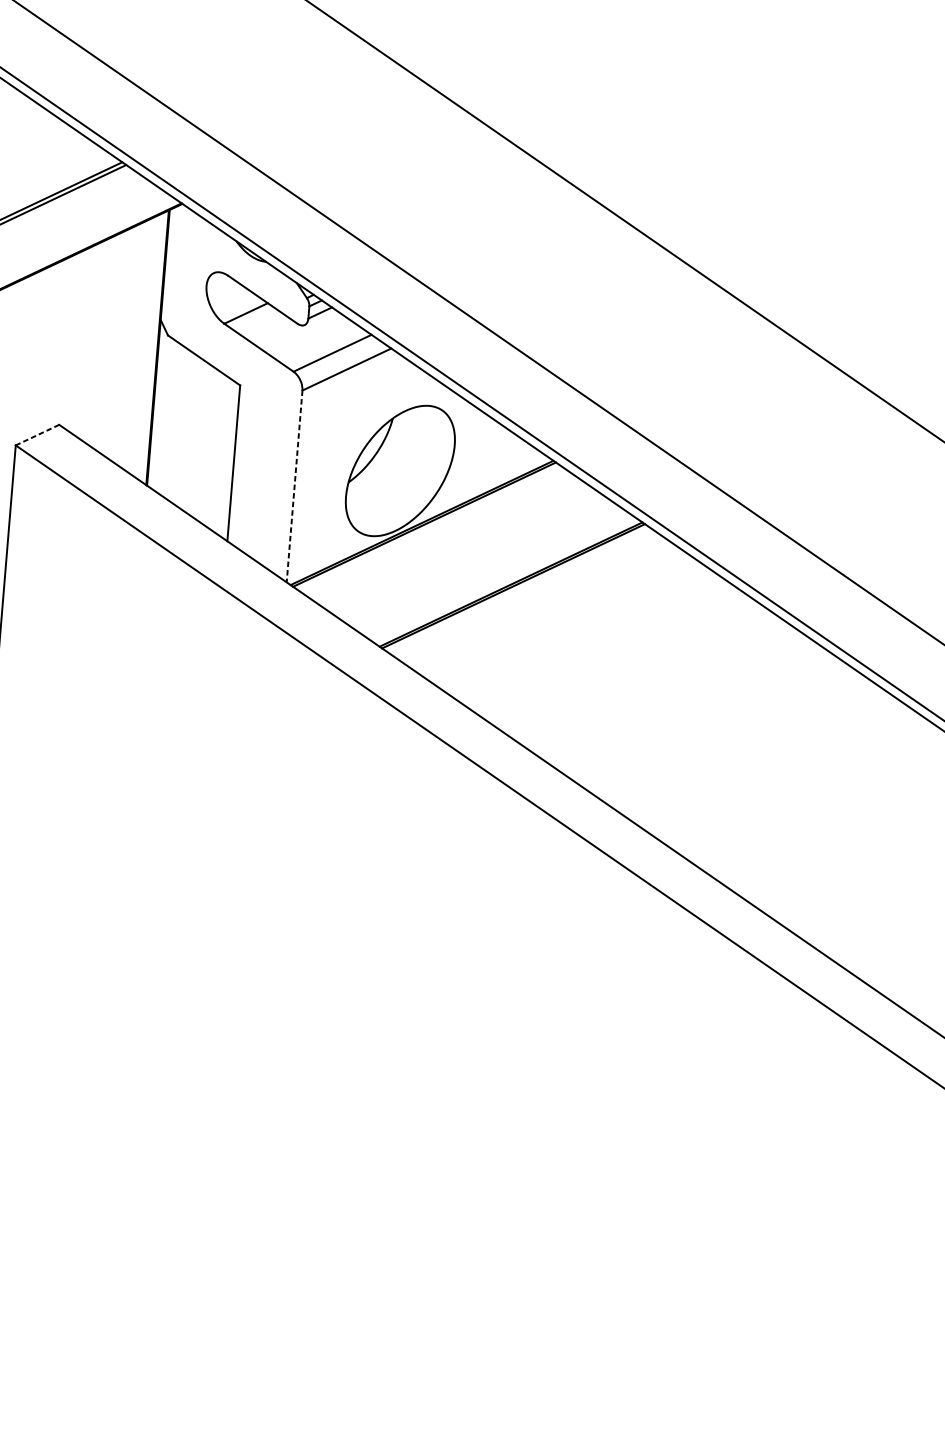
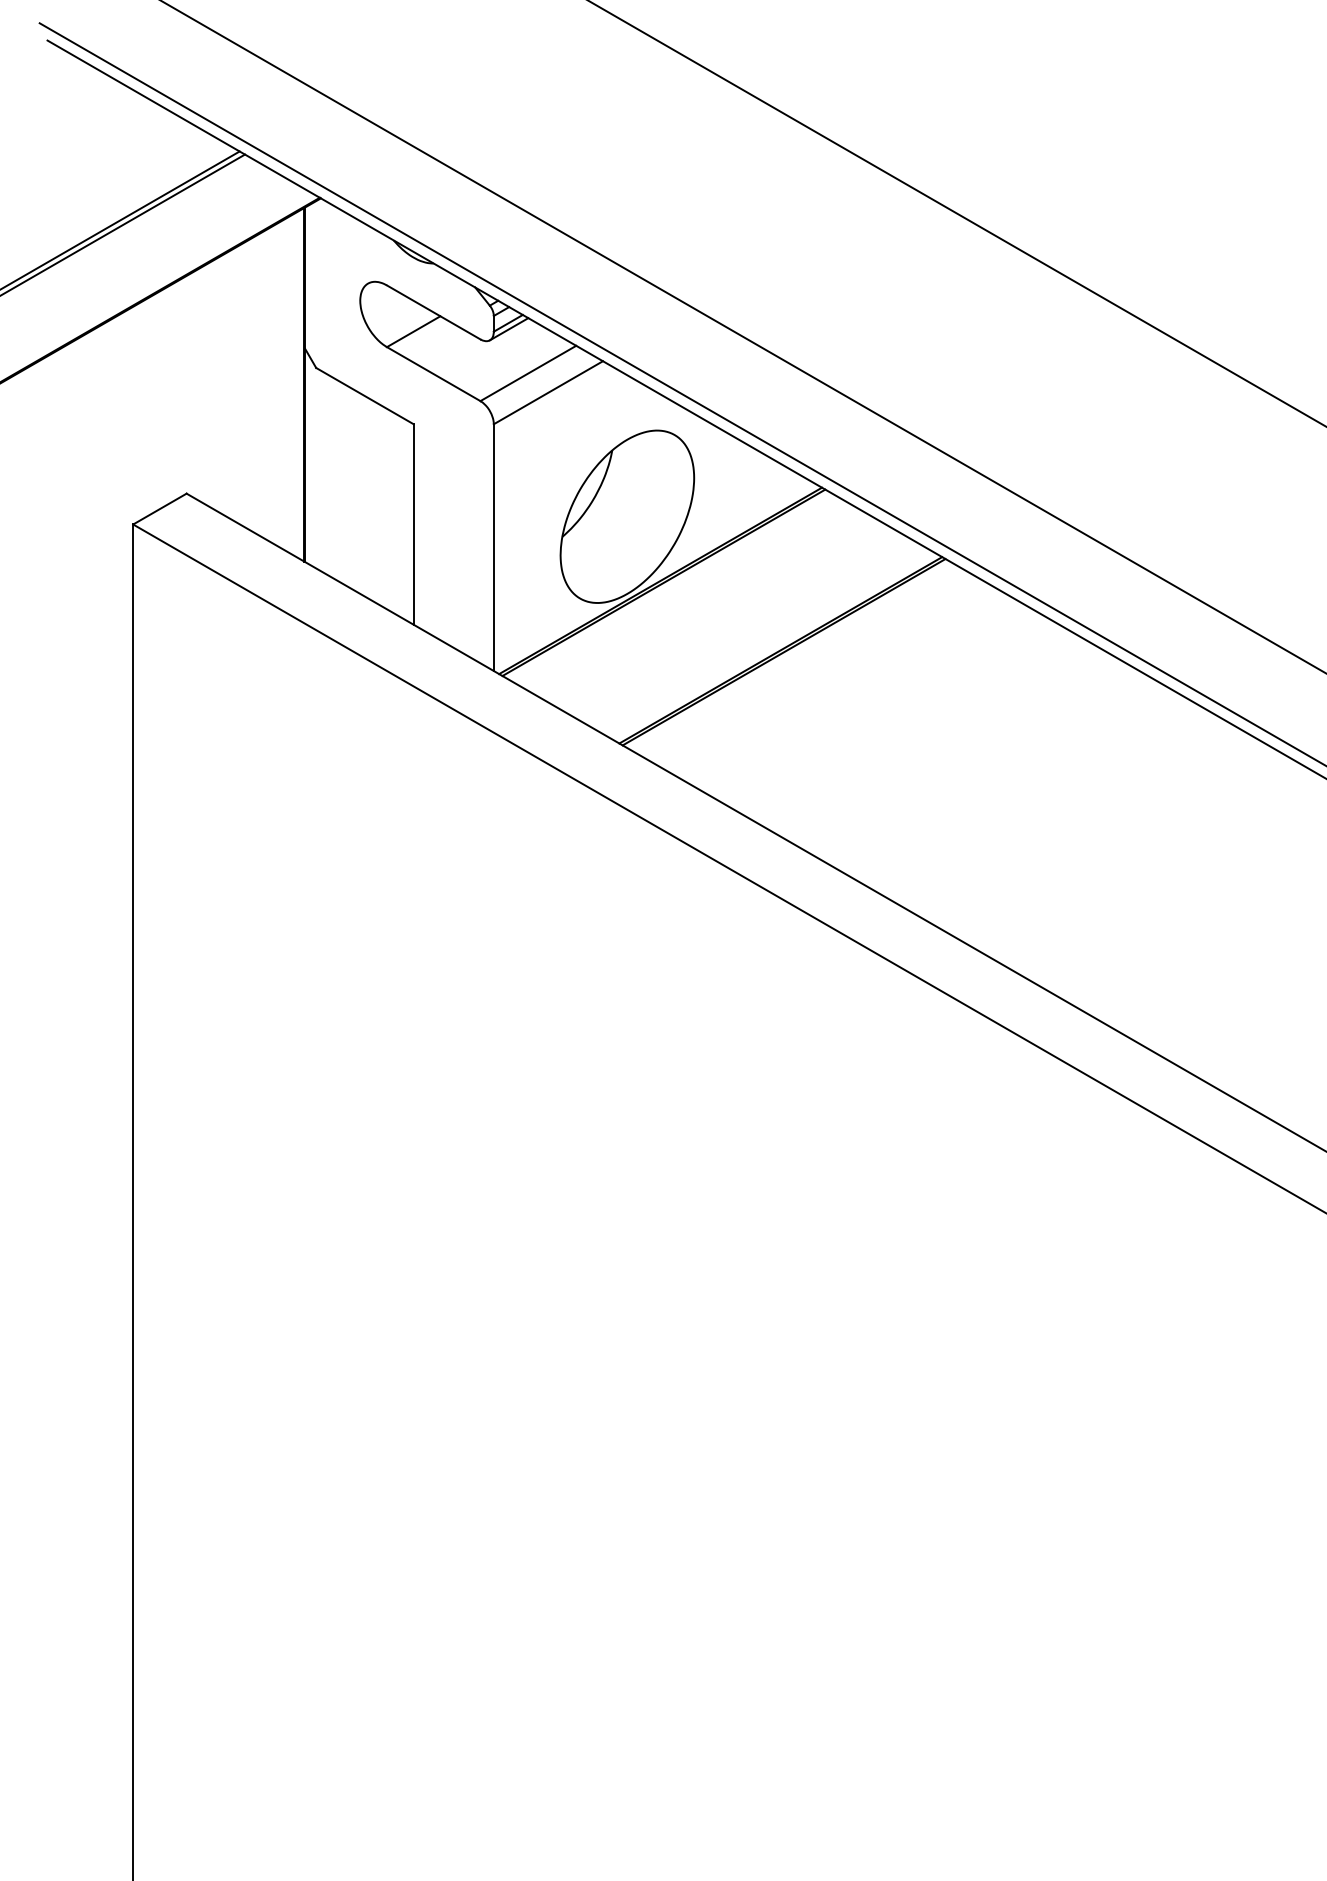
line: (319, 317) -> (508, 329), added
line: (37, 435) -> (159, 509), dashed -> solid
line: (294, 487) -> (493, 548), dashed -> solid

